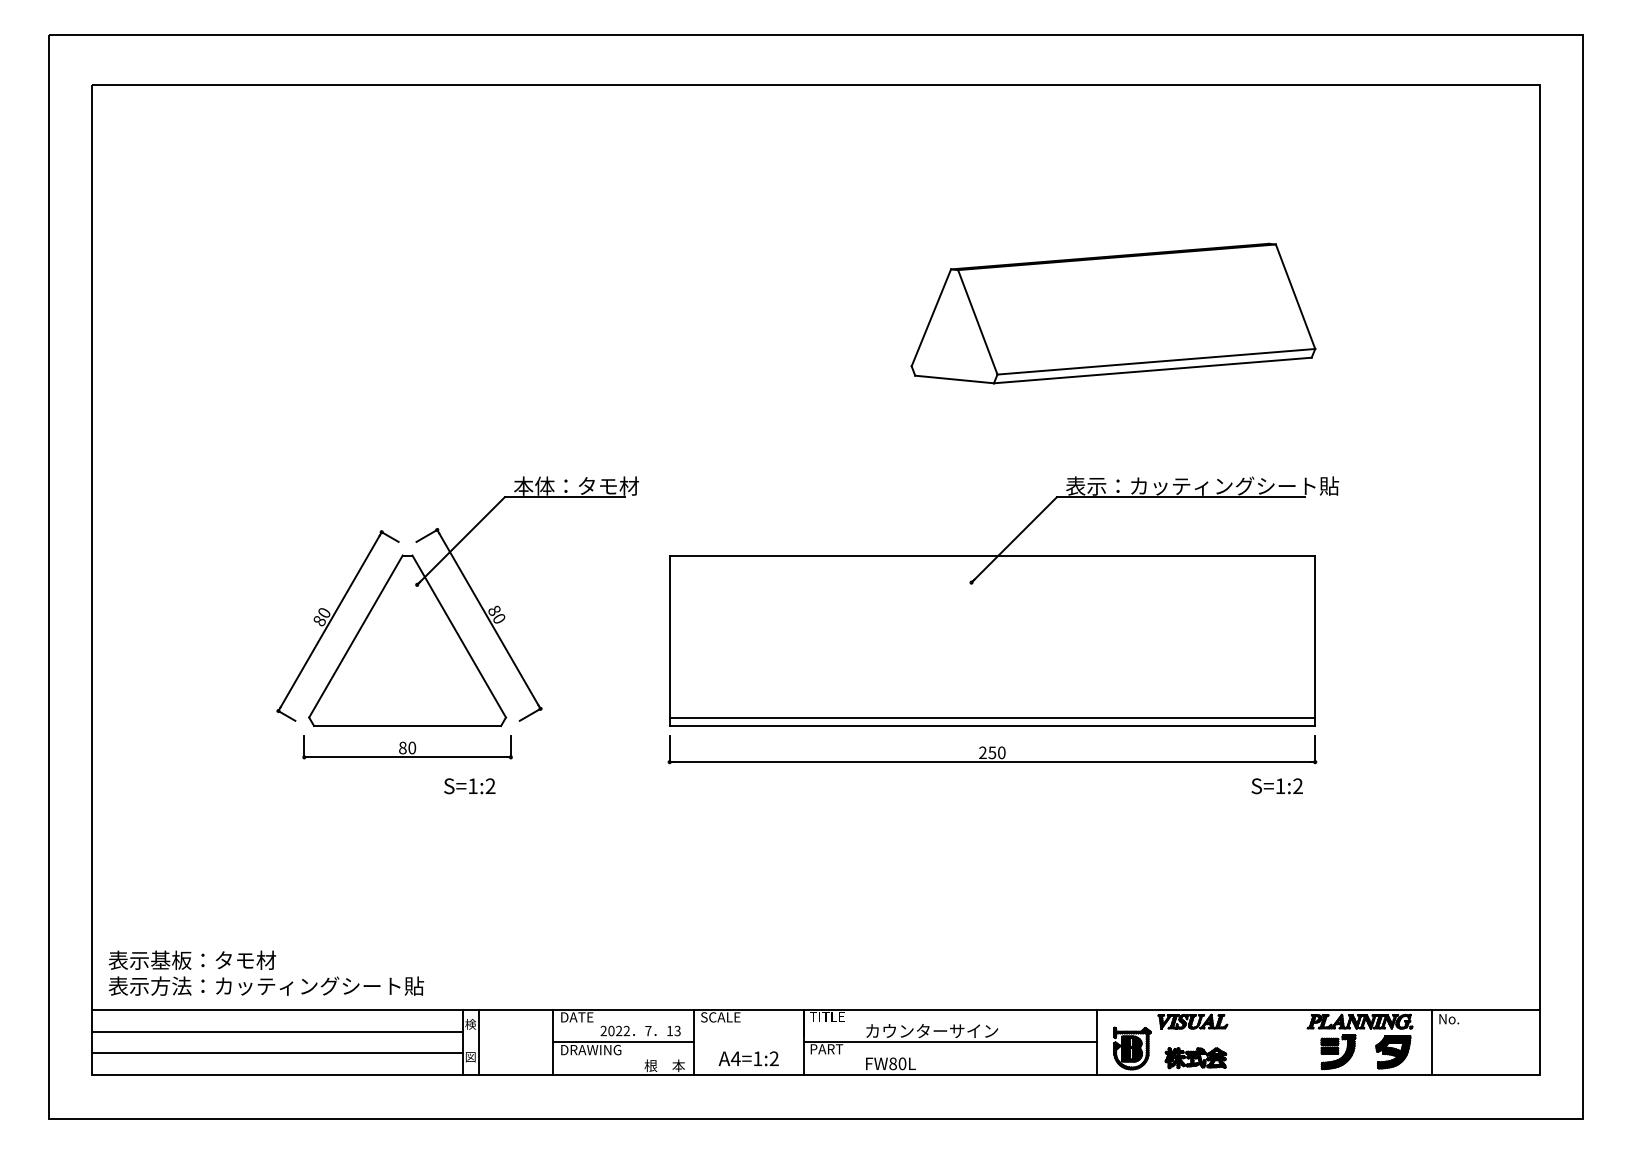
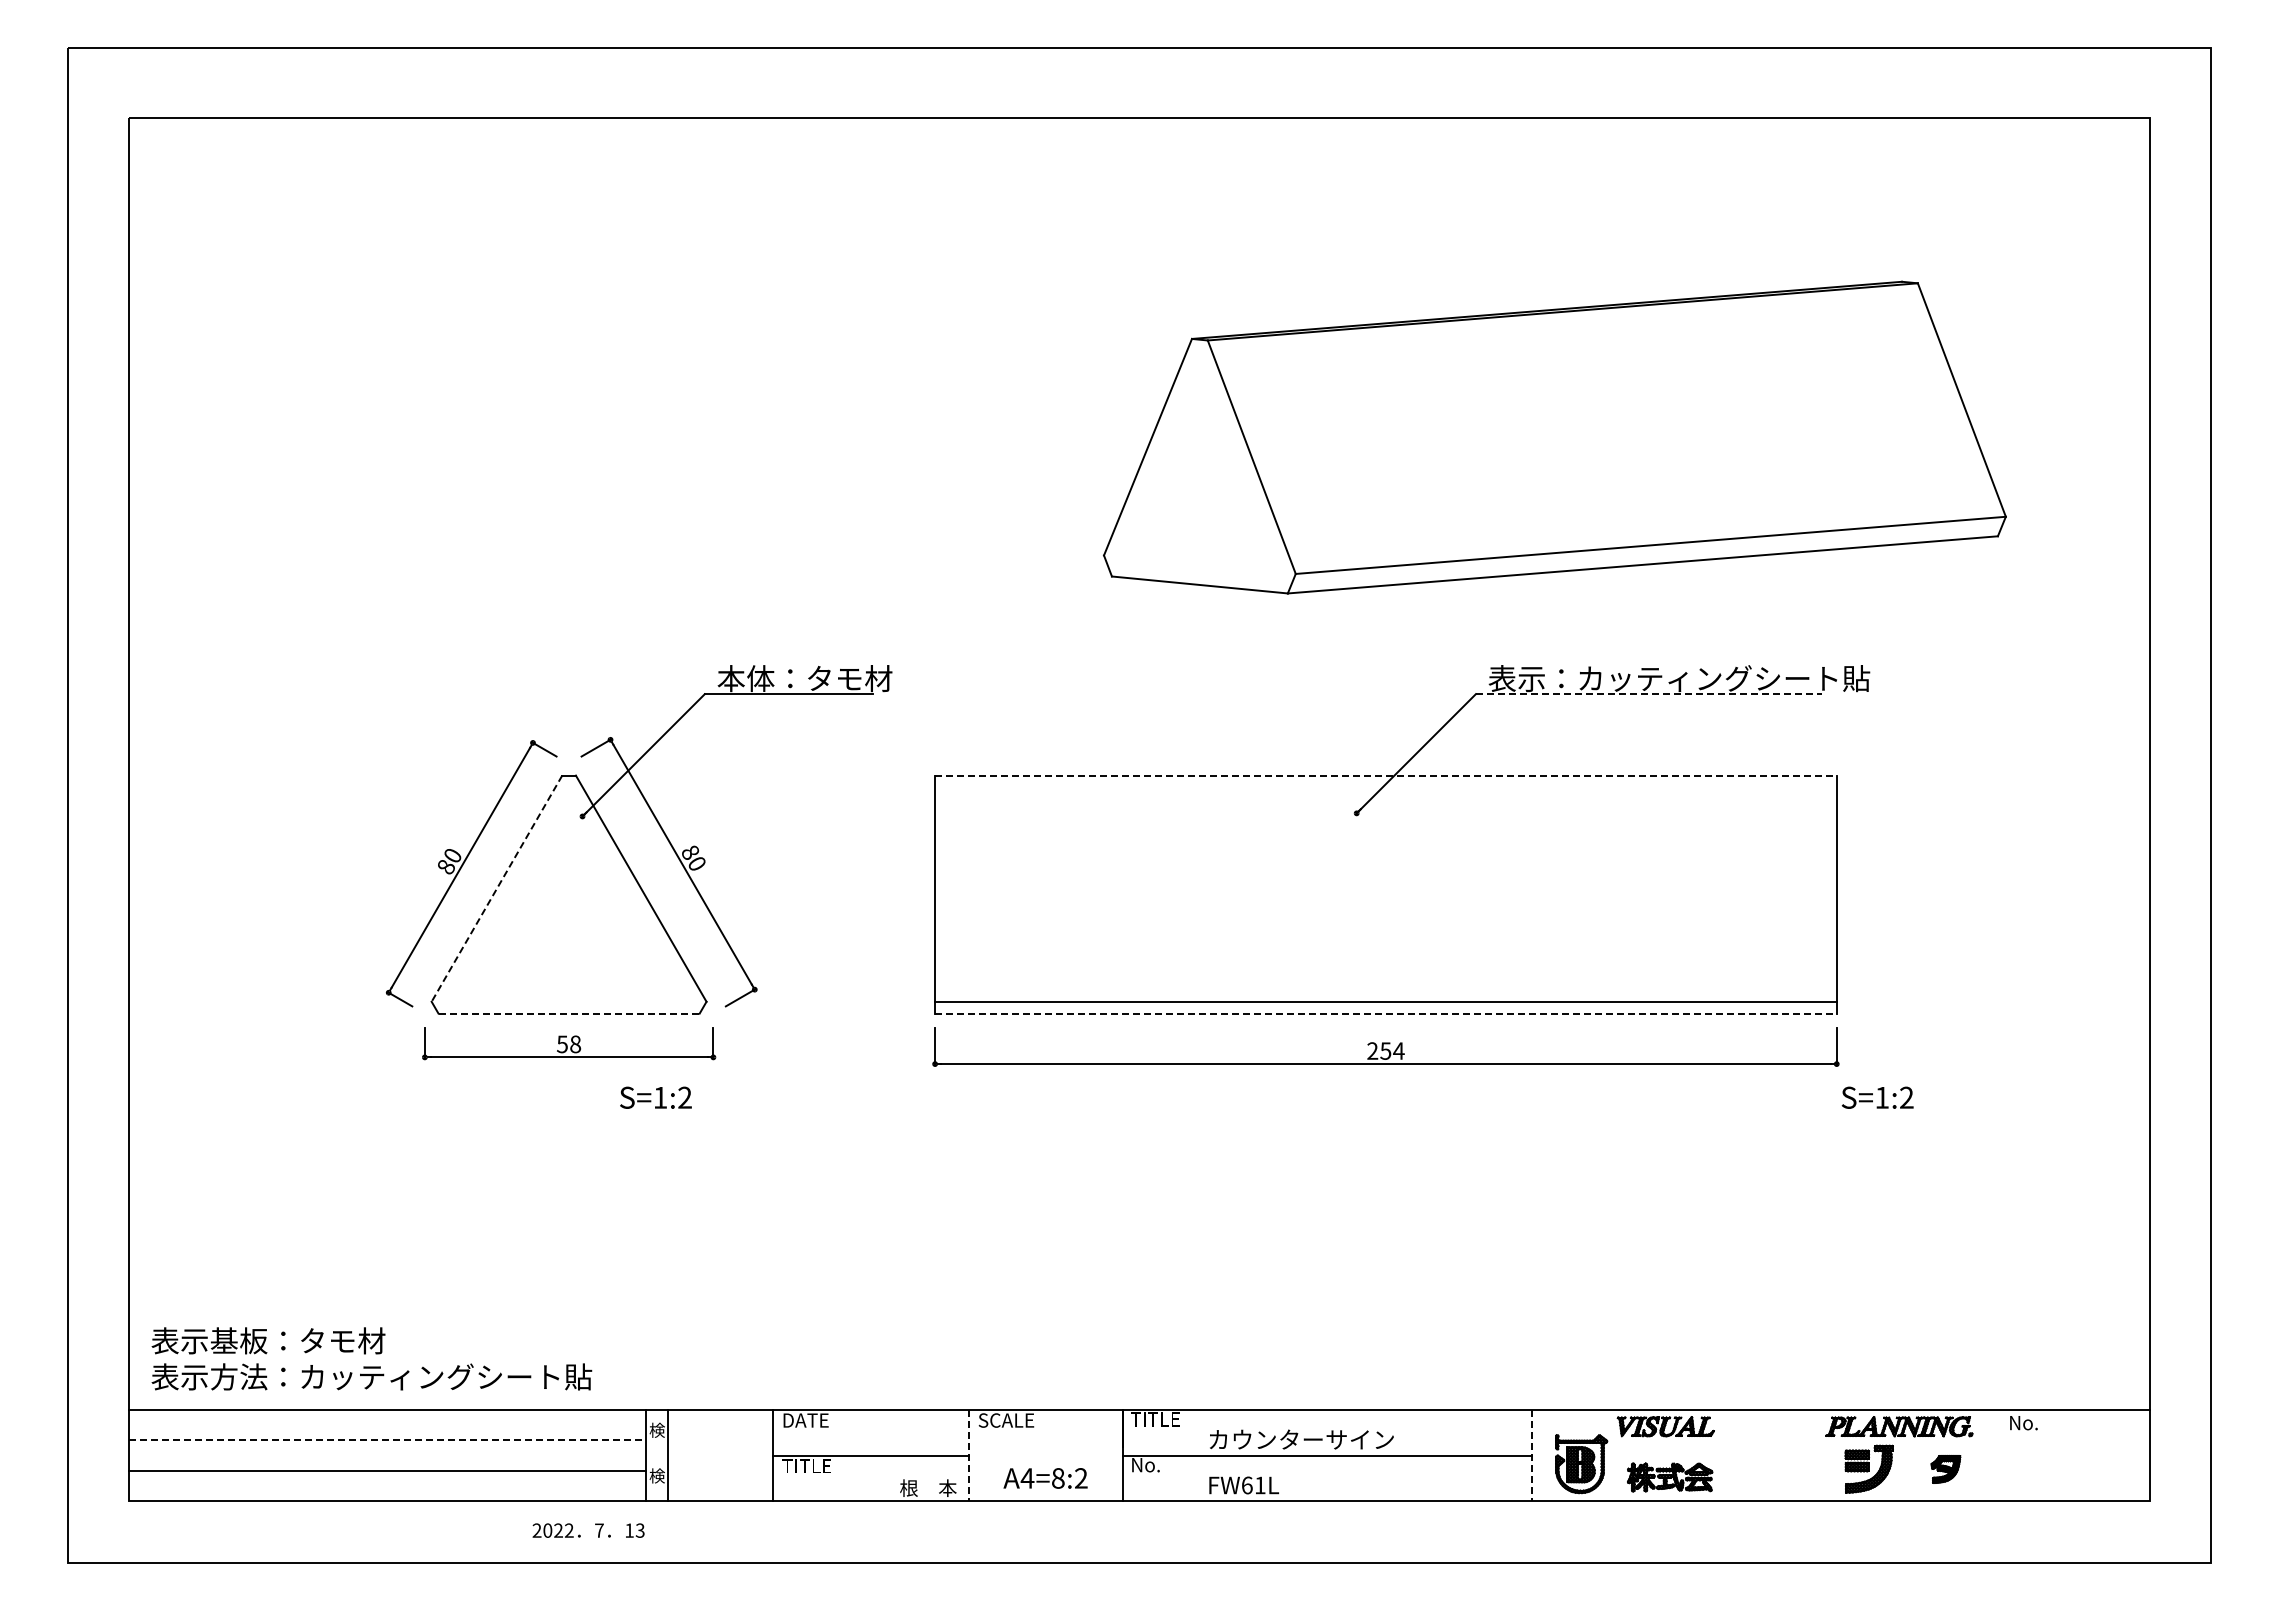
part: (1113, 313) -> (1554, 437), size x1.6
line: (1181, 497) -> (1649, 694), solid -> dashed
line: (992, 555) -> (1385, 775), solid -> dashed
line: (355, 636) -> (496, 888), solid -> dashed
line: (407, 725) -> (569, 1013), solid -> dashed
line: (992, 725) -> (1385, 1013), solid -> dashed
text: (407, 748) -> (569, 1044), 80 -> 58
text: (1001, 752) -> (1398, 1050), 250 -> 254
text: (1277, 786) -> (1877, 1097), moved
text: (640, 1030) -> (588, 1530), moved
line: (277, 1031) -> (387, 1440), solid -> dashed
line: (694, 1042) -> (969, 1455), solid -> dashed
line: (1096, 1042) -> (1531, 1455), solid -> dashed
line: (1432, 1042) -> (2000, 1455), removed
text: (827, 1049) -> (1155, 1465), PART -> No.
text: (590, 1050) -> (824, 1466), DRAWING -> TITLE
part: (1393, 1052) -> (1945, 1469), size x0.6
text: (470, 1056) -> (656, 1475), 図 -> 検
text: (758, 1058) -> (1058, 1478), A4=1:2 -> A4=8:2
text: (897, 1063) -> (1253, 1485), FW80L -> FW61L

